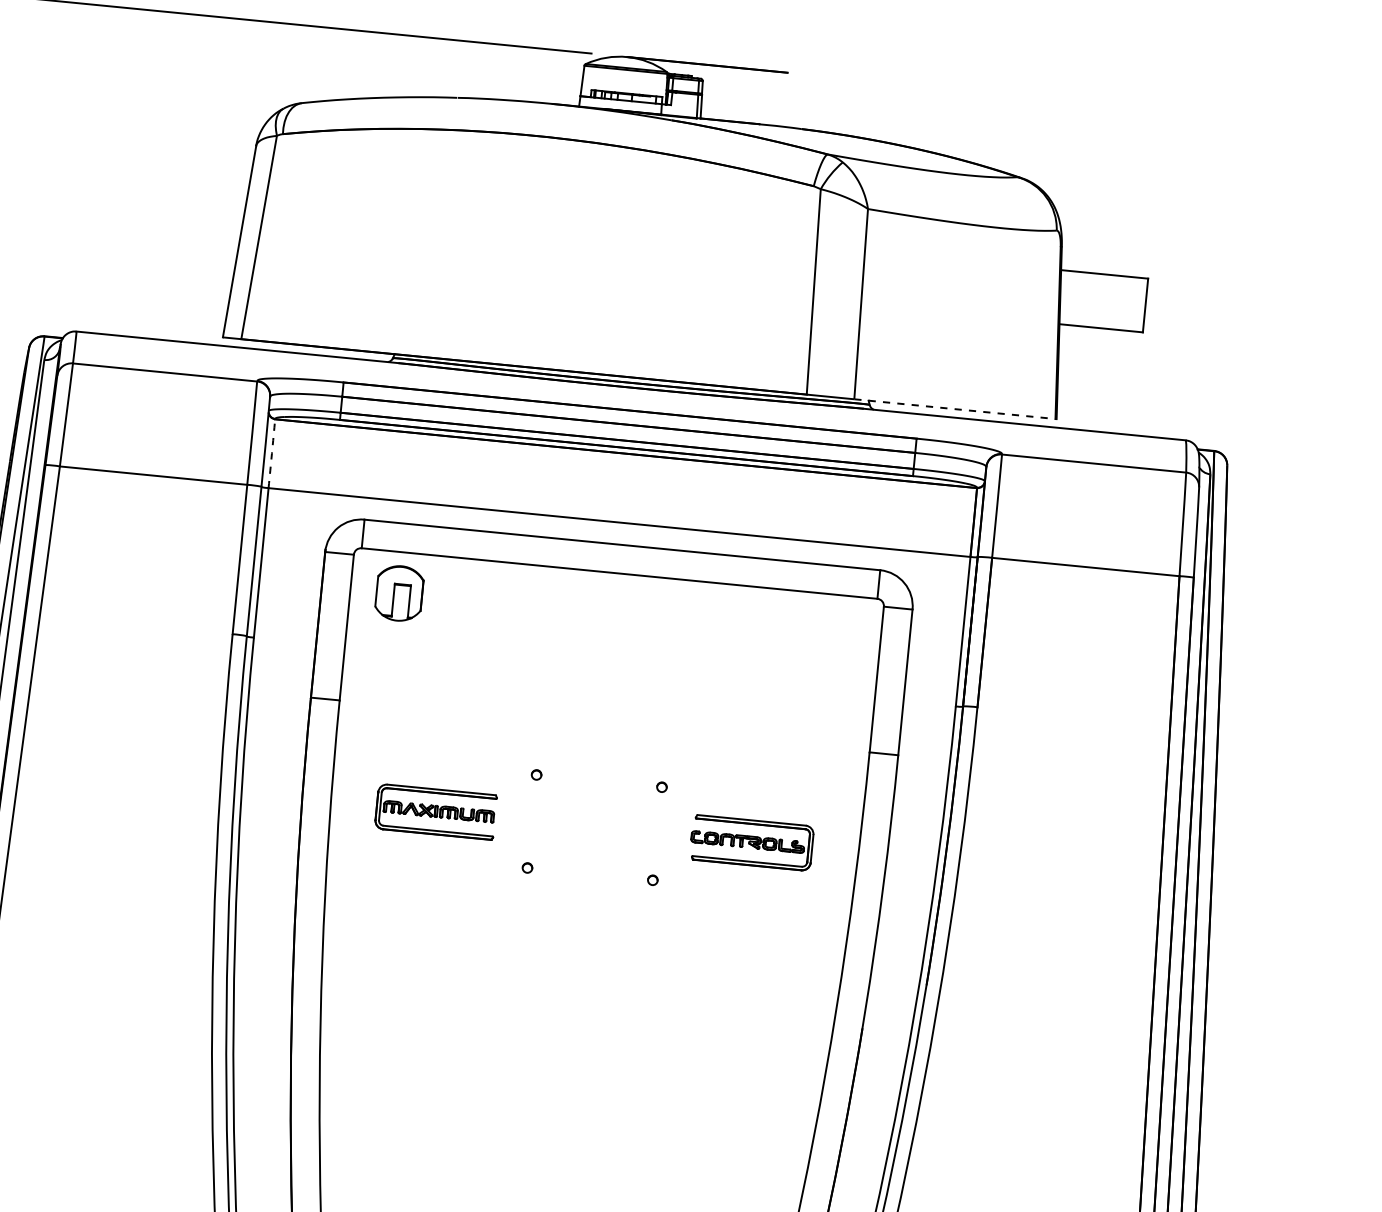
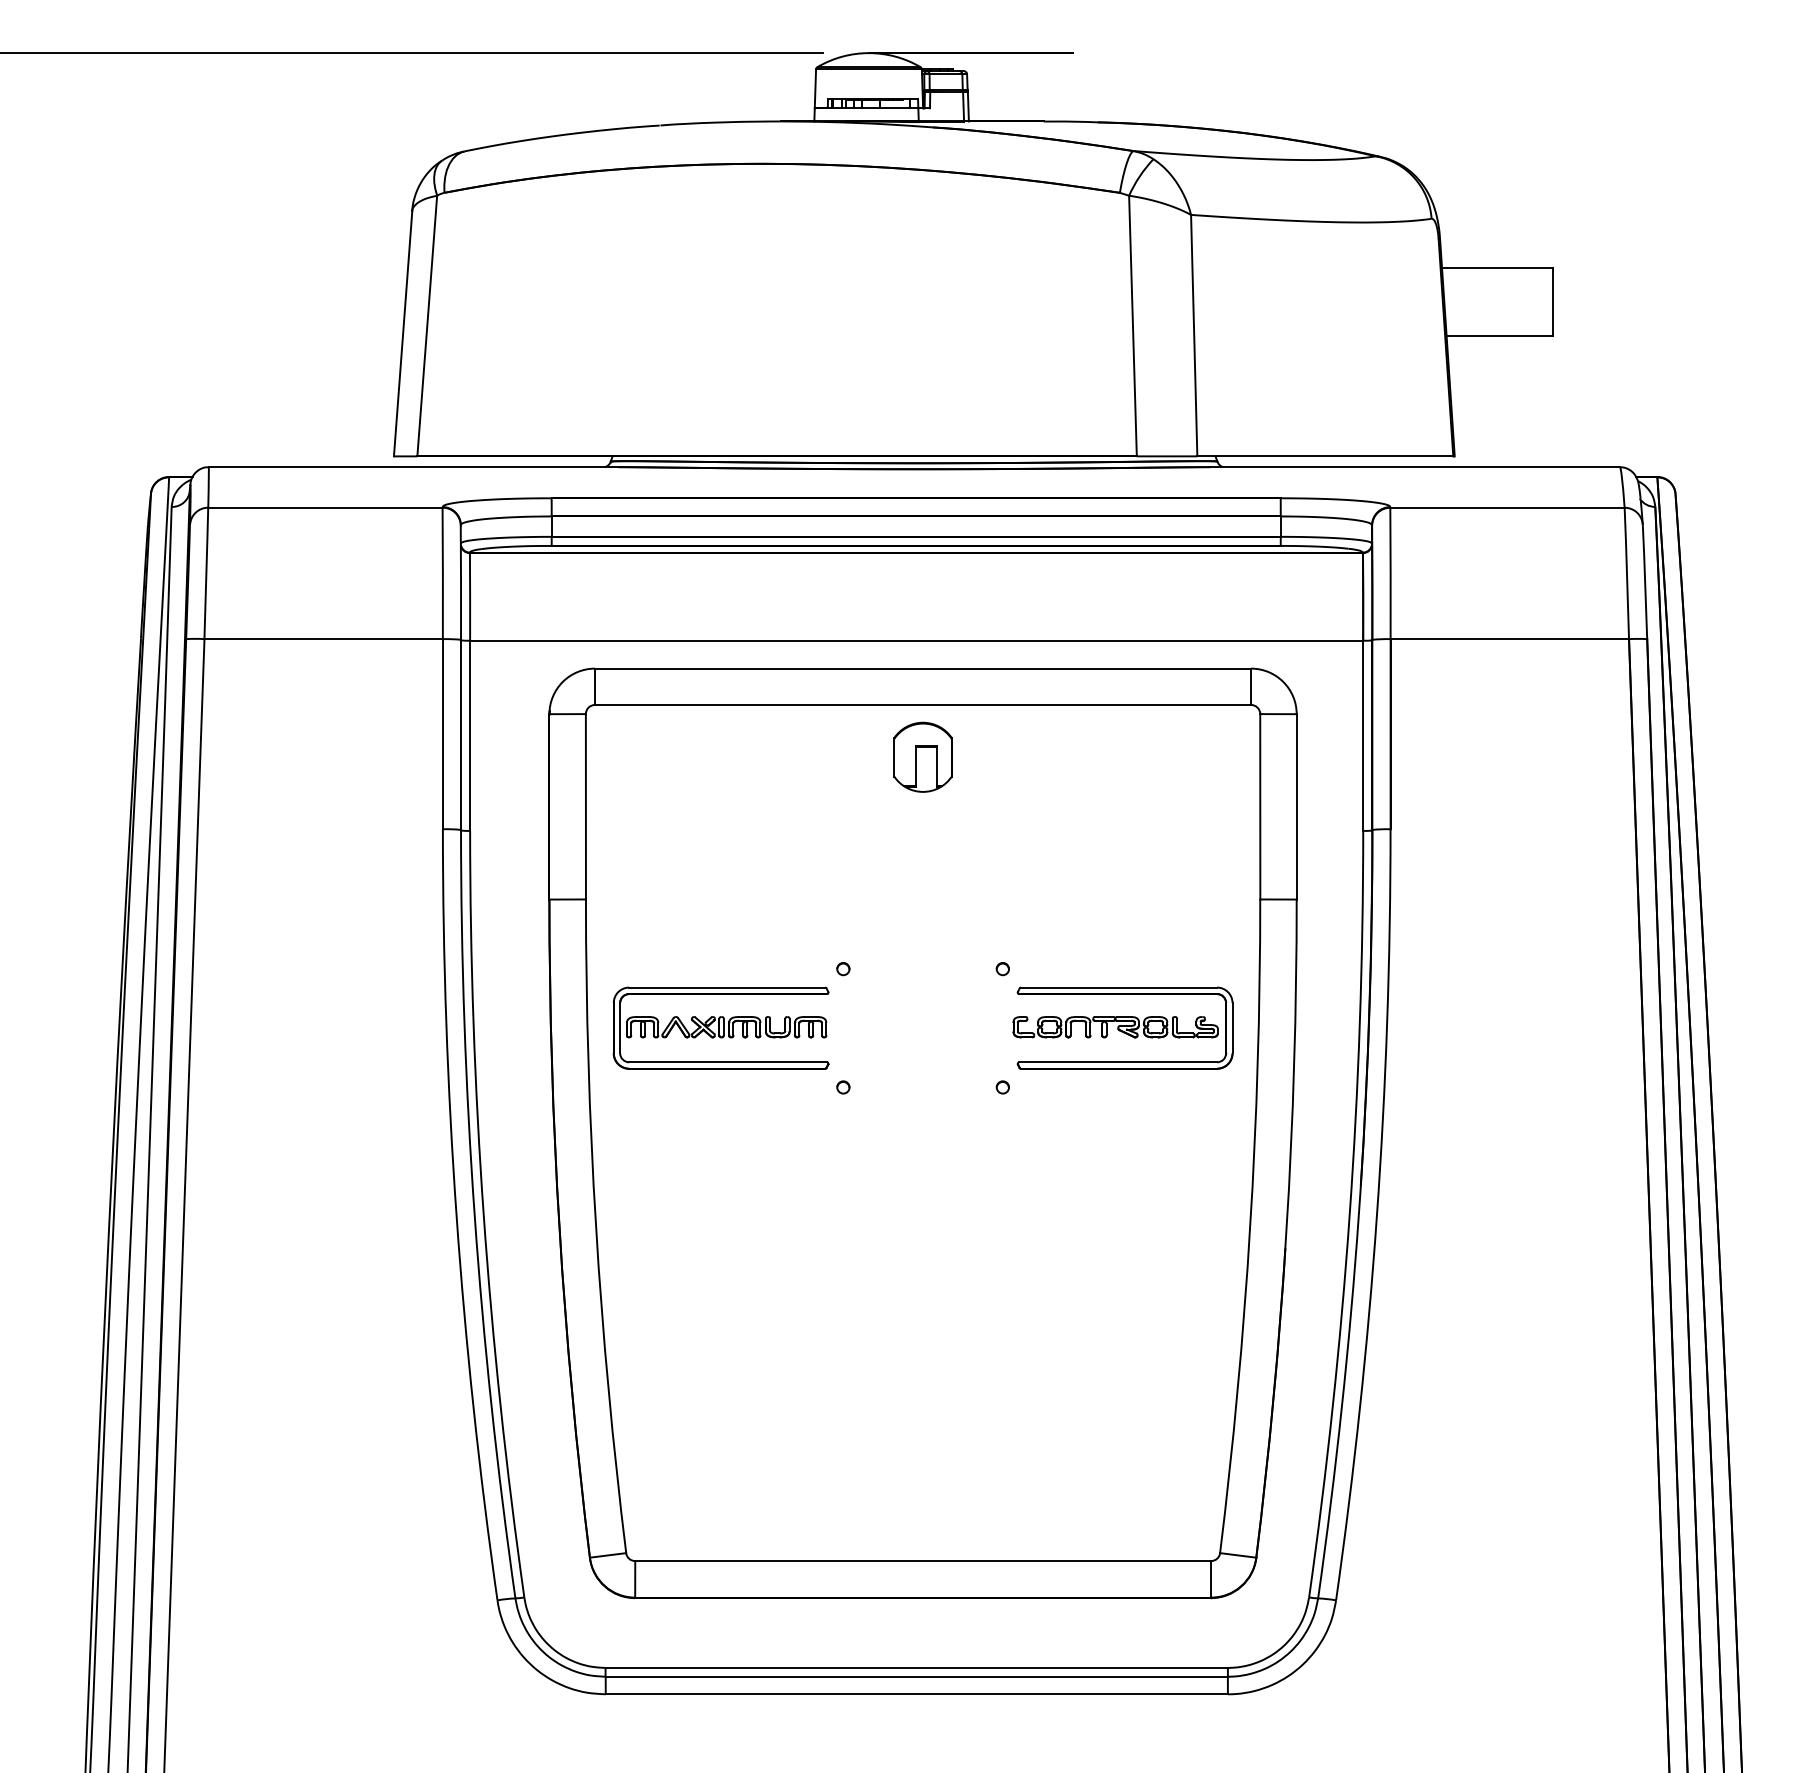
line: (955, 409) -> (1325, 456), dashed -> solid
arc: (272, 453) -> (470, 596), dashed -> solid
part: (399, 592) -> (922, 756), moved
part: (435, 811) -> (720, 1027), size x1.43
part: (751, 842) -> (1122, 1027), size x1.43

